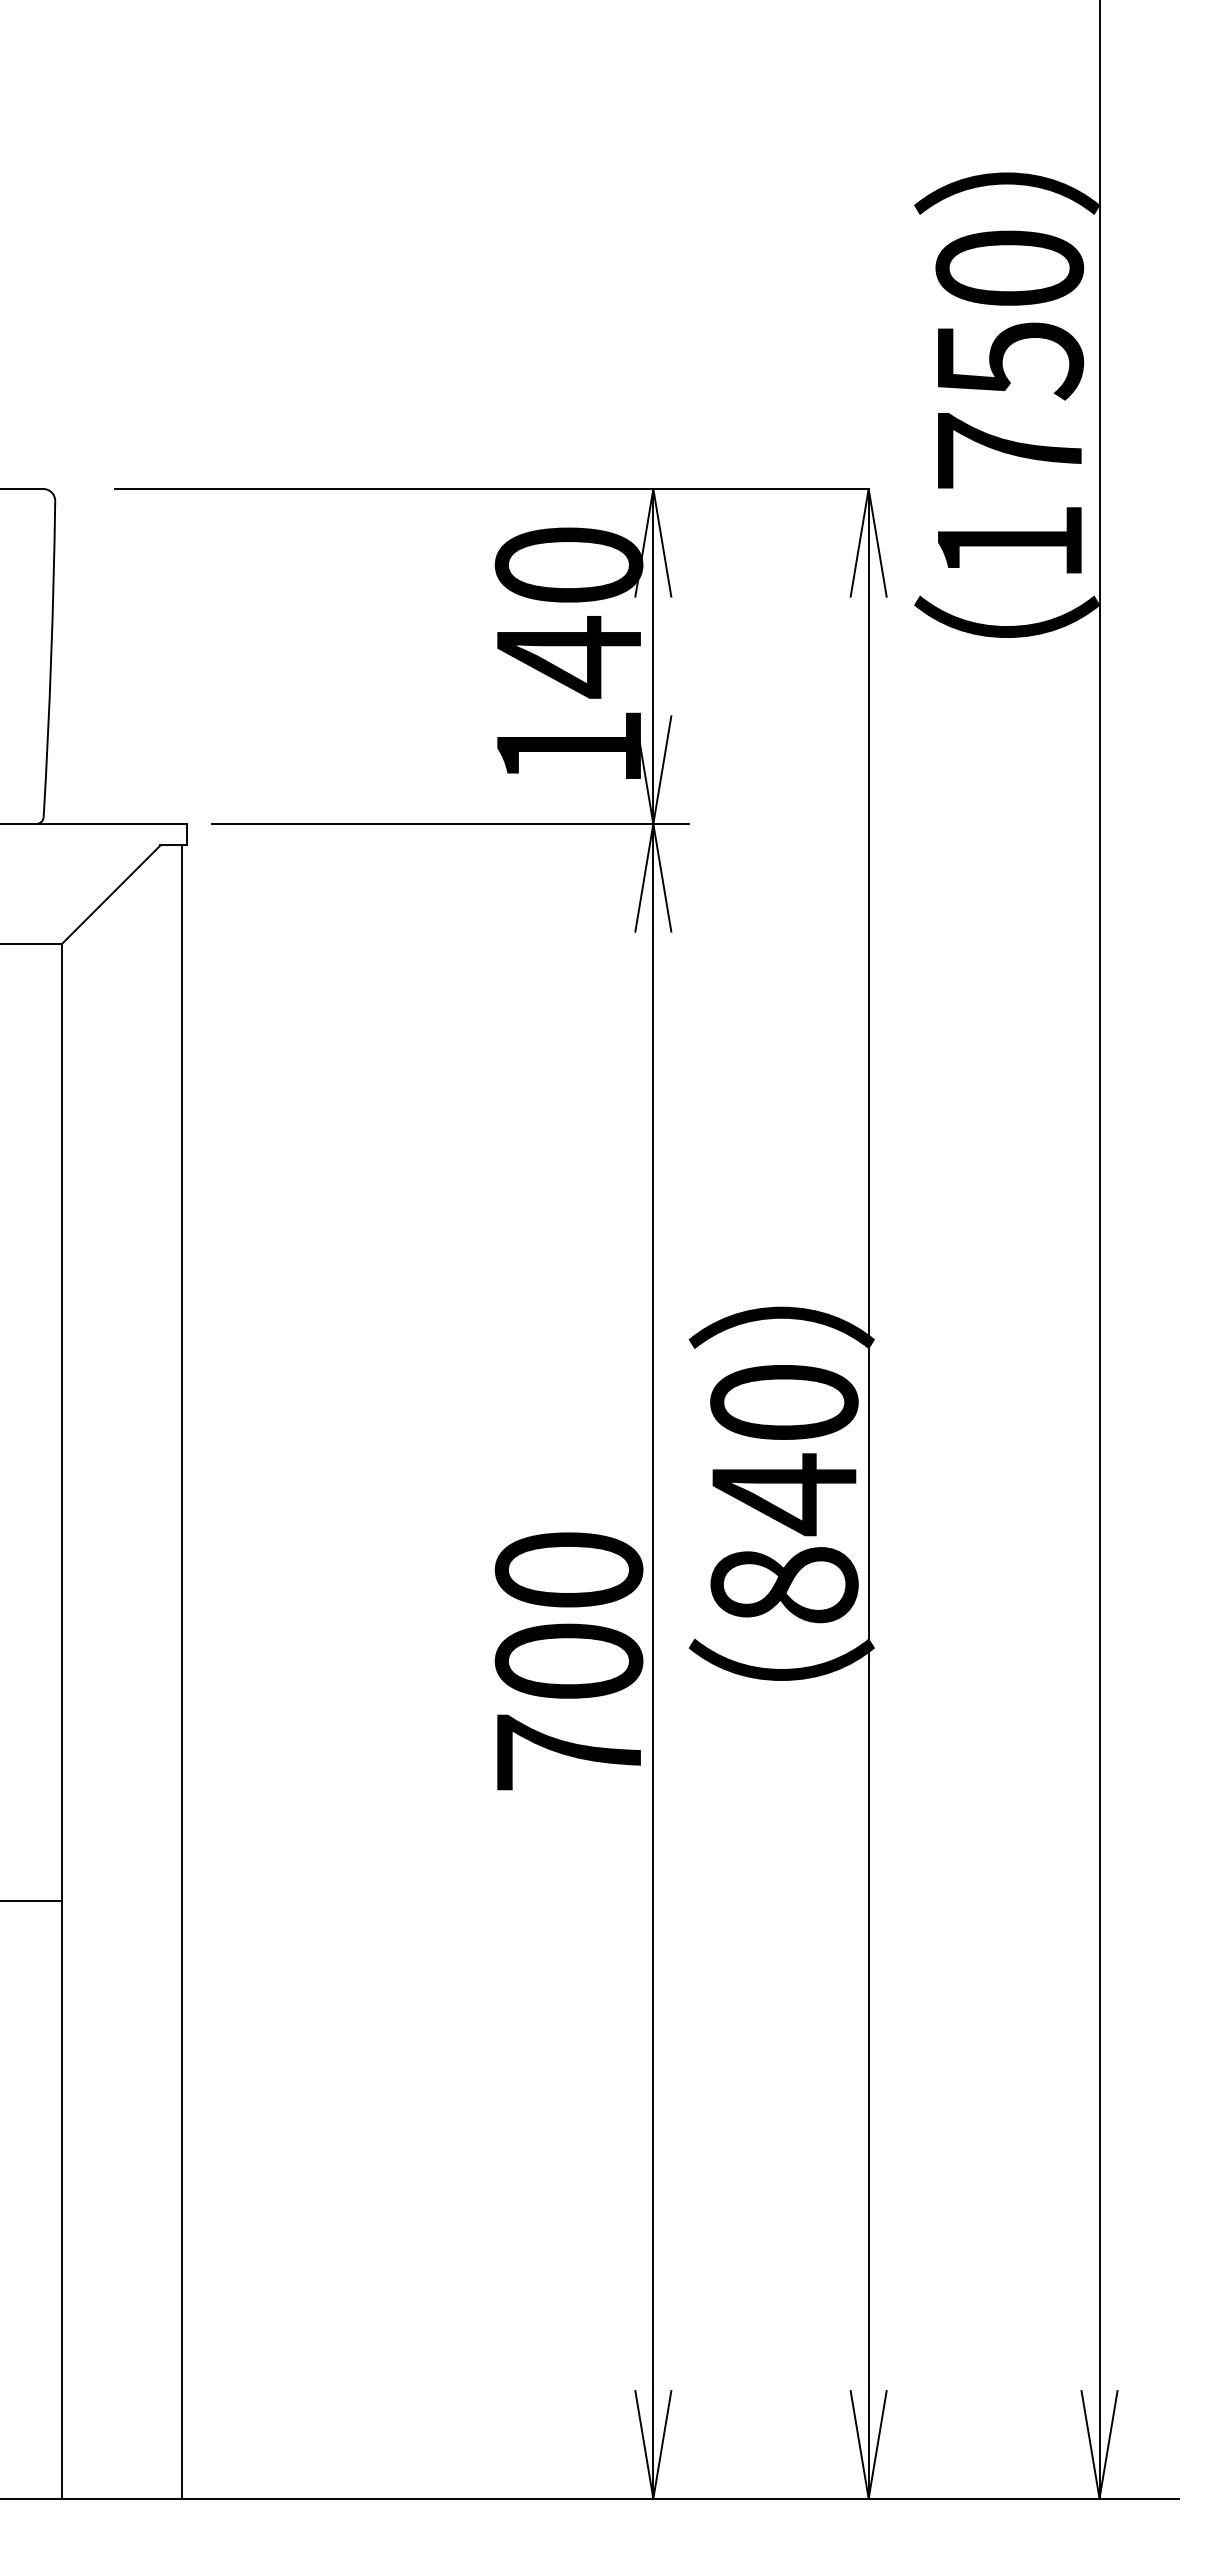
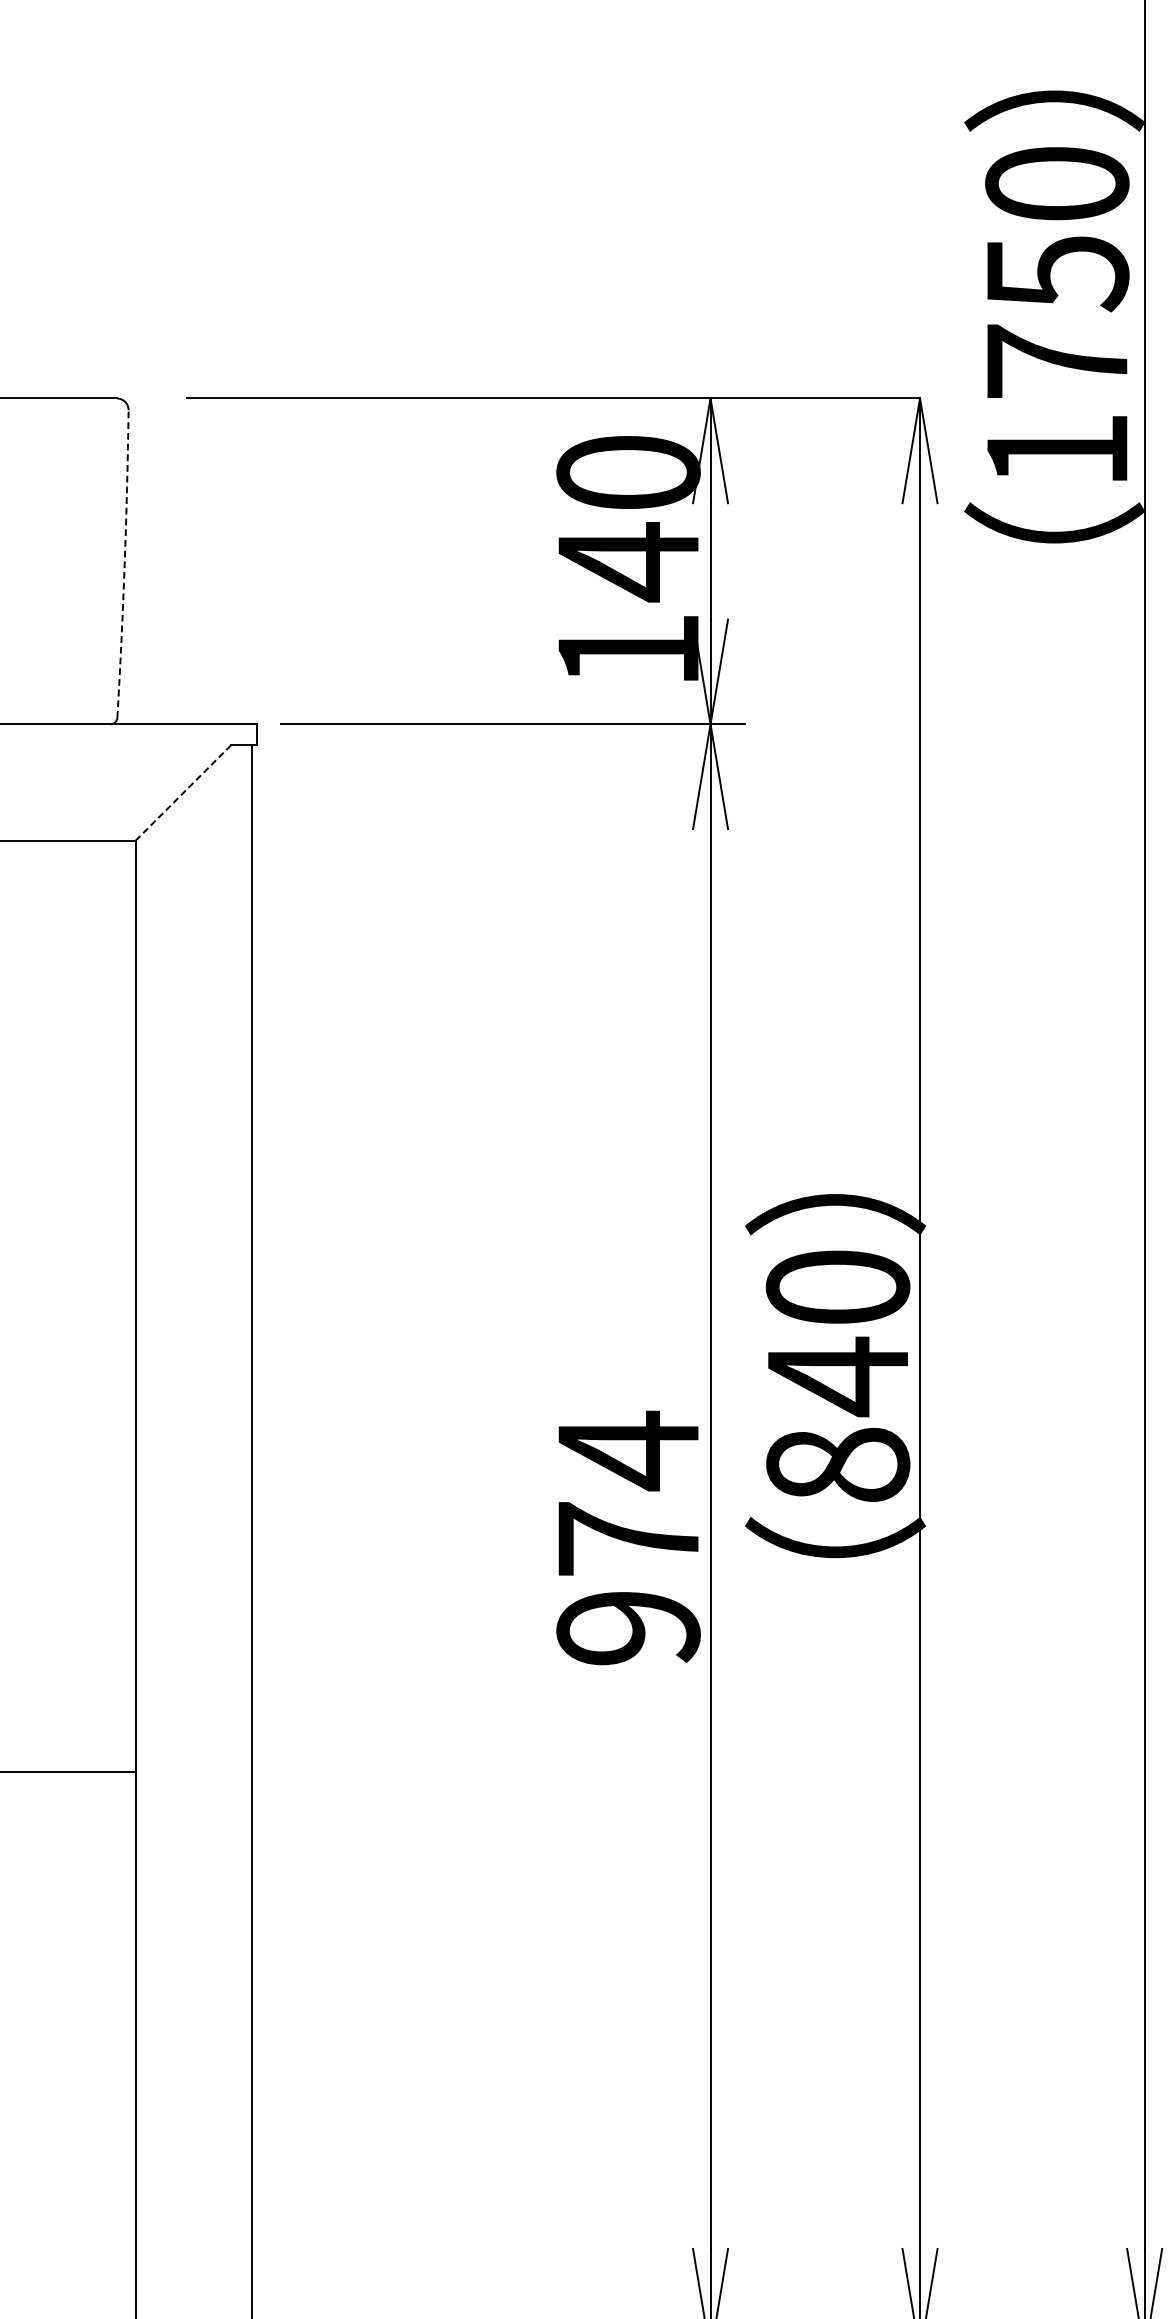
arc: (51, 659) -> (125, 564), solid -> dashed
line: (111, 894) -> (183, 792), solid -> dashed
text: (568, 1659) -> (627, 1537), 700 -> 974

